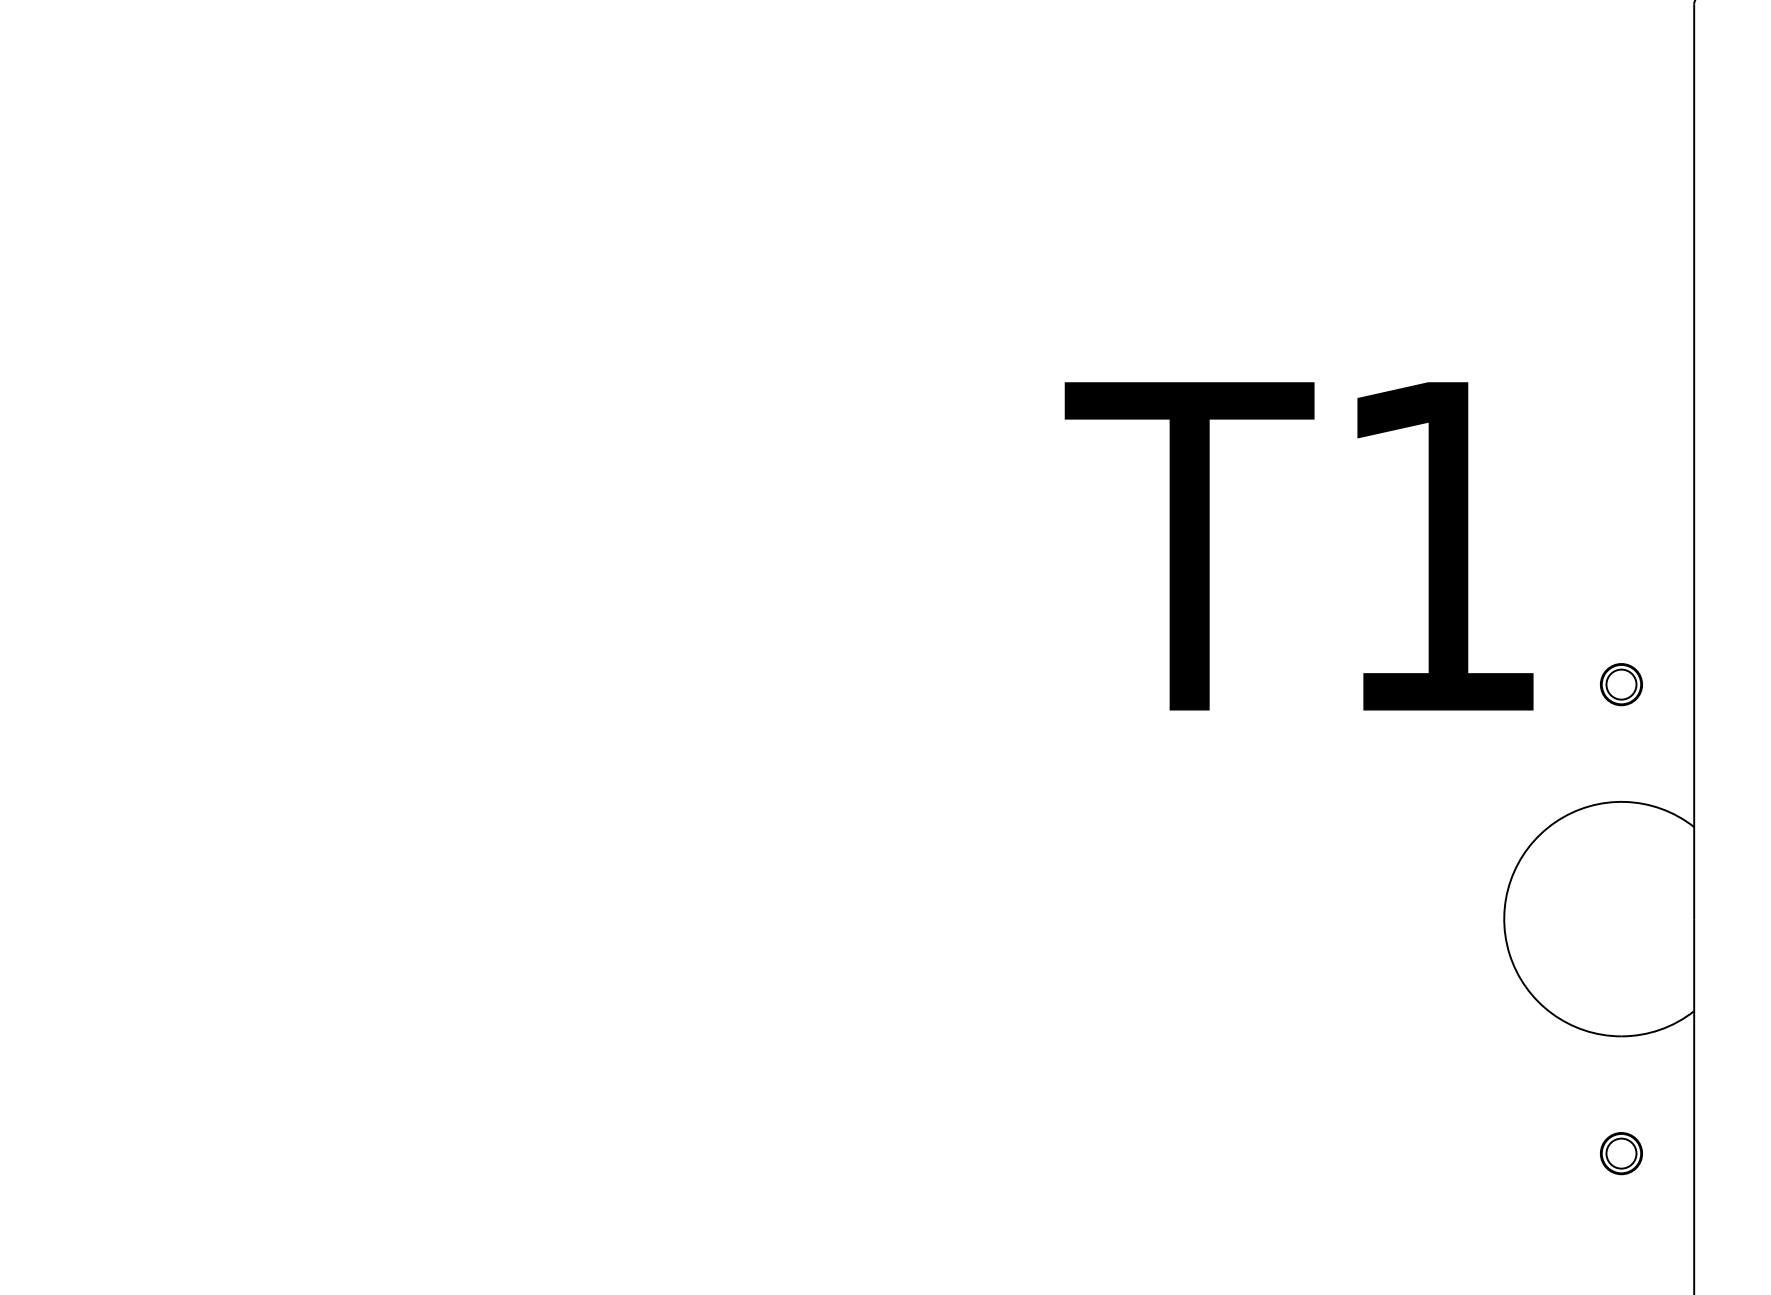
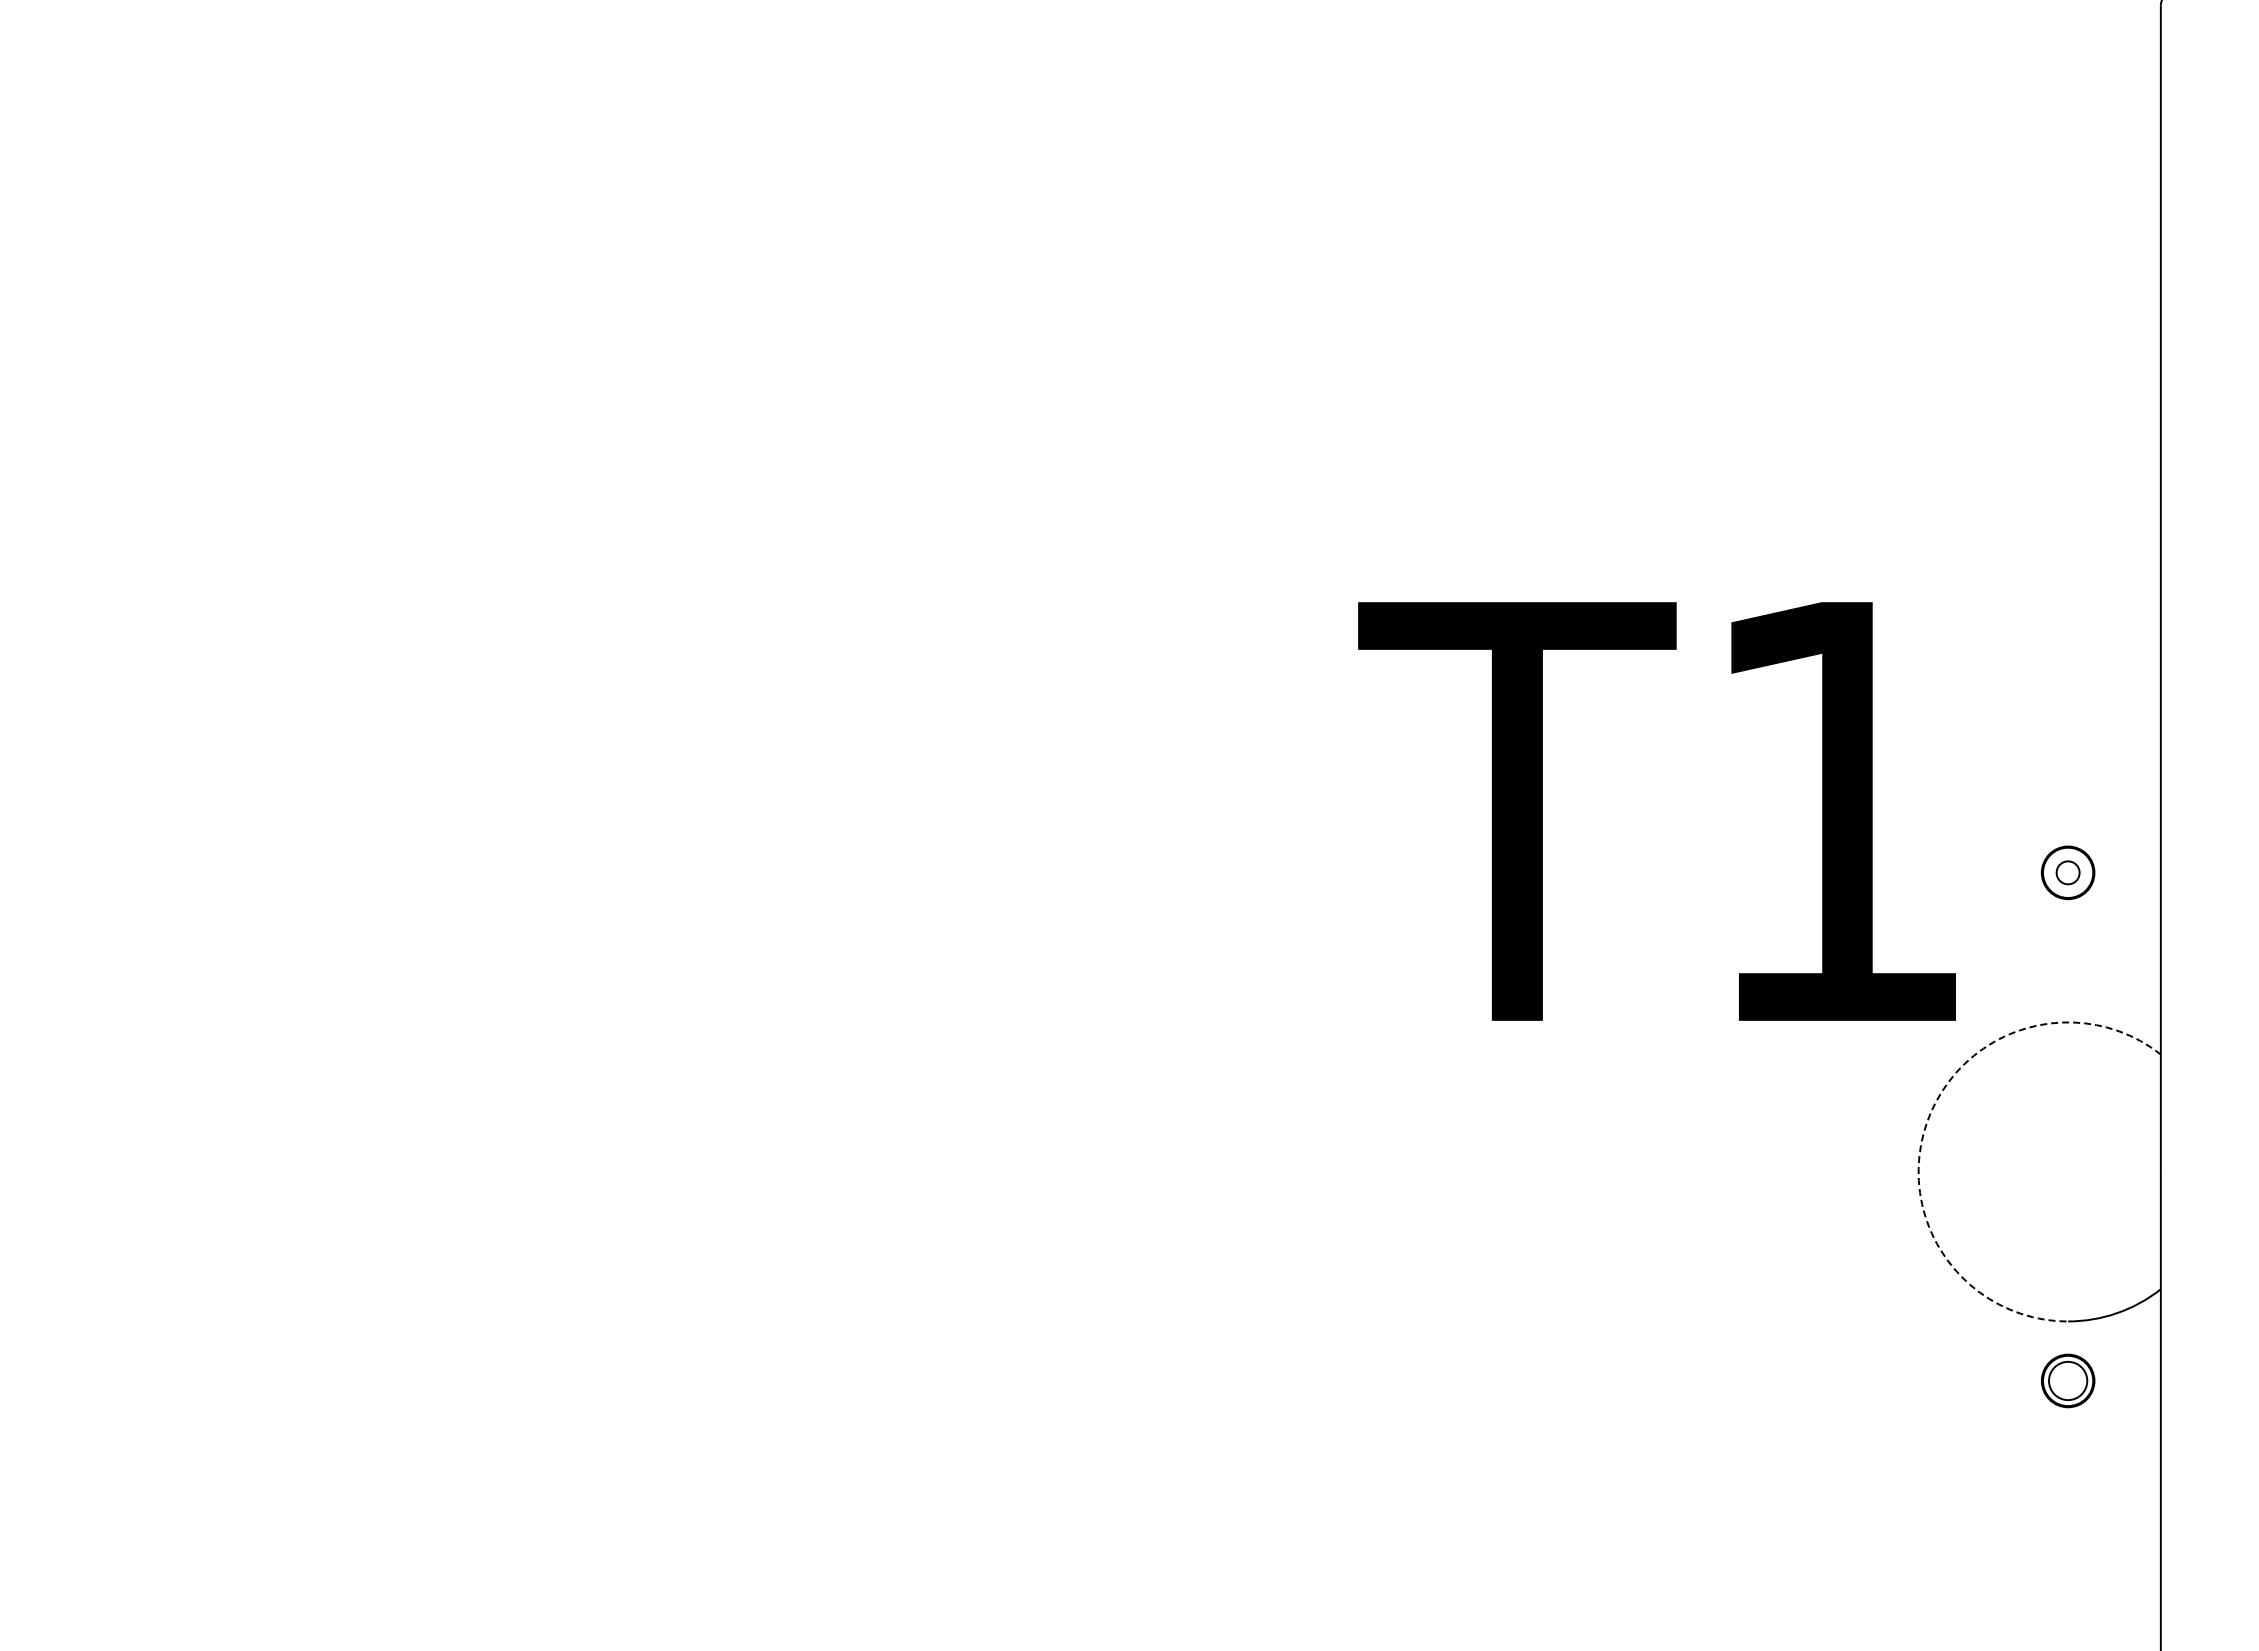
text: (1298, 546) -> (1656, 811), moved
circle: (1620, 684) -> (2067, 872), size x0.6
arc: (1510, 880) -> (1926, 1122), solid -> dashed
part: (1620, 1153) -> (2067, 1380), moved

